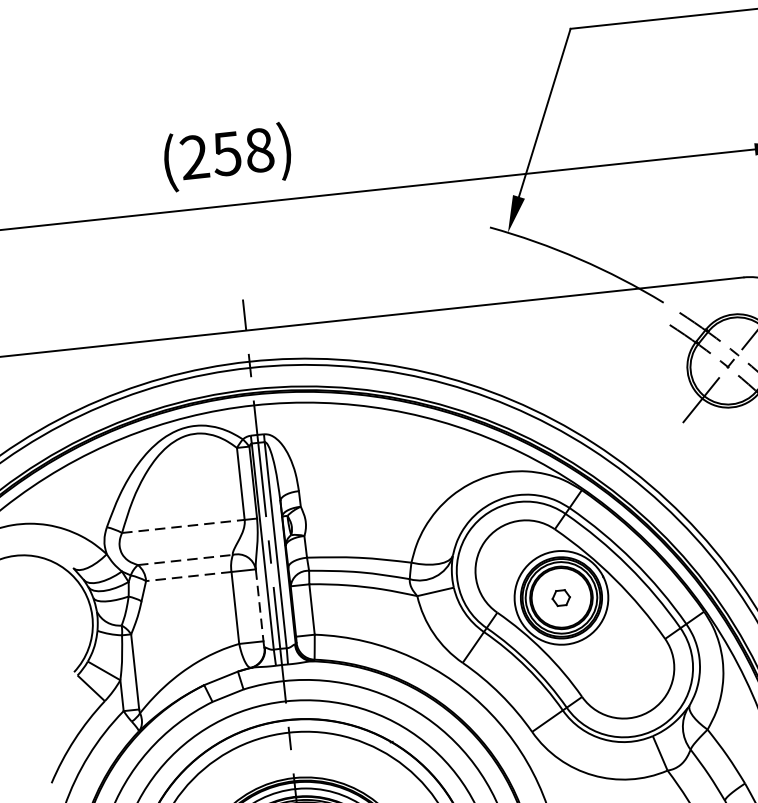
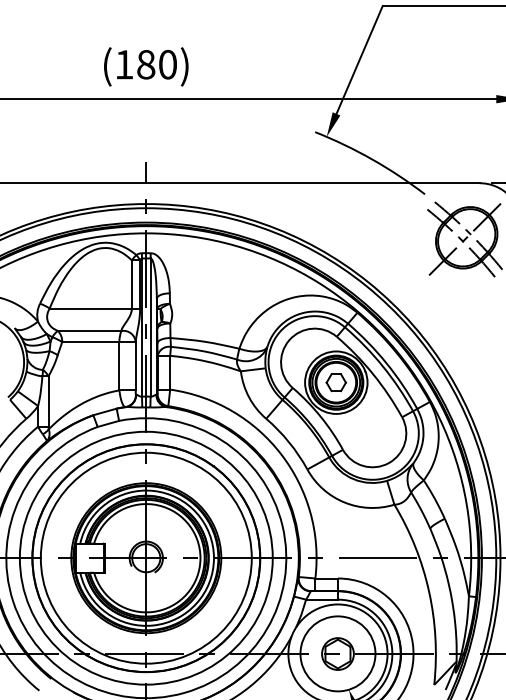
text: (227, 153) -> (146, 64), (258) -> (180)
line: (184, 526) -> (91, 308), dashed -> solid
line: (184, 559) -> (89, 330), dashed -> solid
line: (188, 577) -> (90, 342), dashed -> solid
part: (560, 597) -> (335, 382), size x1.67
line: (259, 605) -> (135, 366), dashed -> solid

